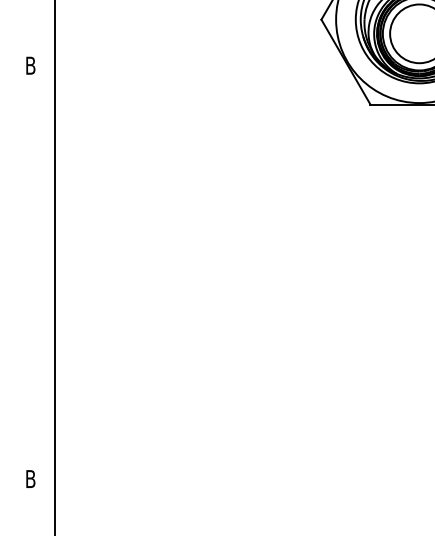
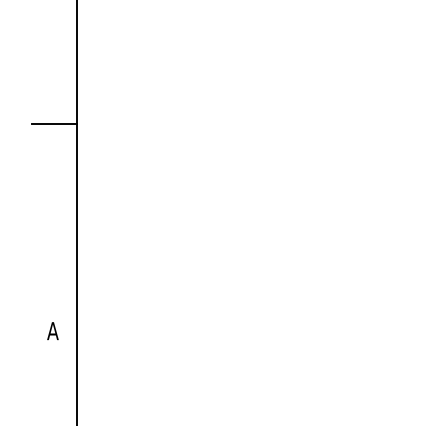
line: (31, 272) -> (53, 124), added
text: (30, 478) -> (52, 330), B -> A

